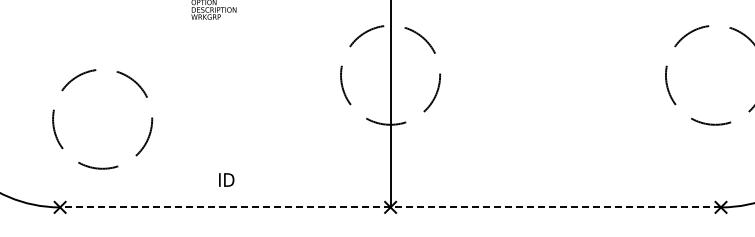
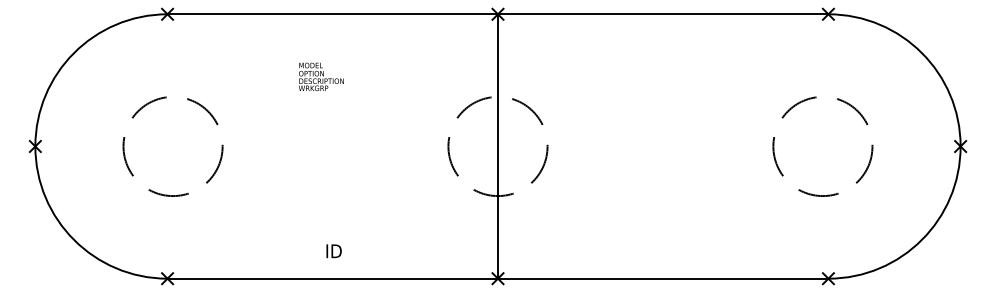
circle: (102, 119) -> (172, 146), moved
line: (390, 207) -> (497, 278), dashed -> solid

